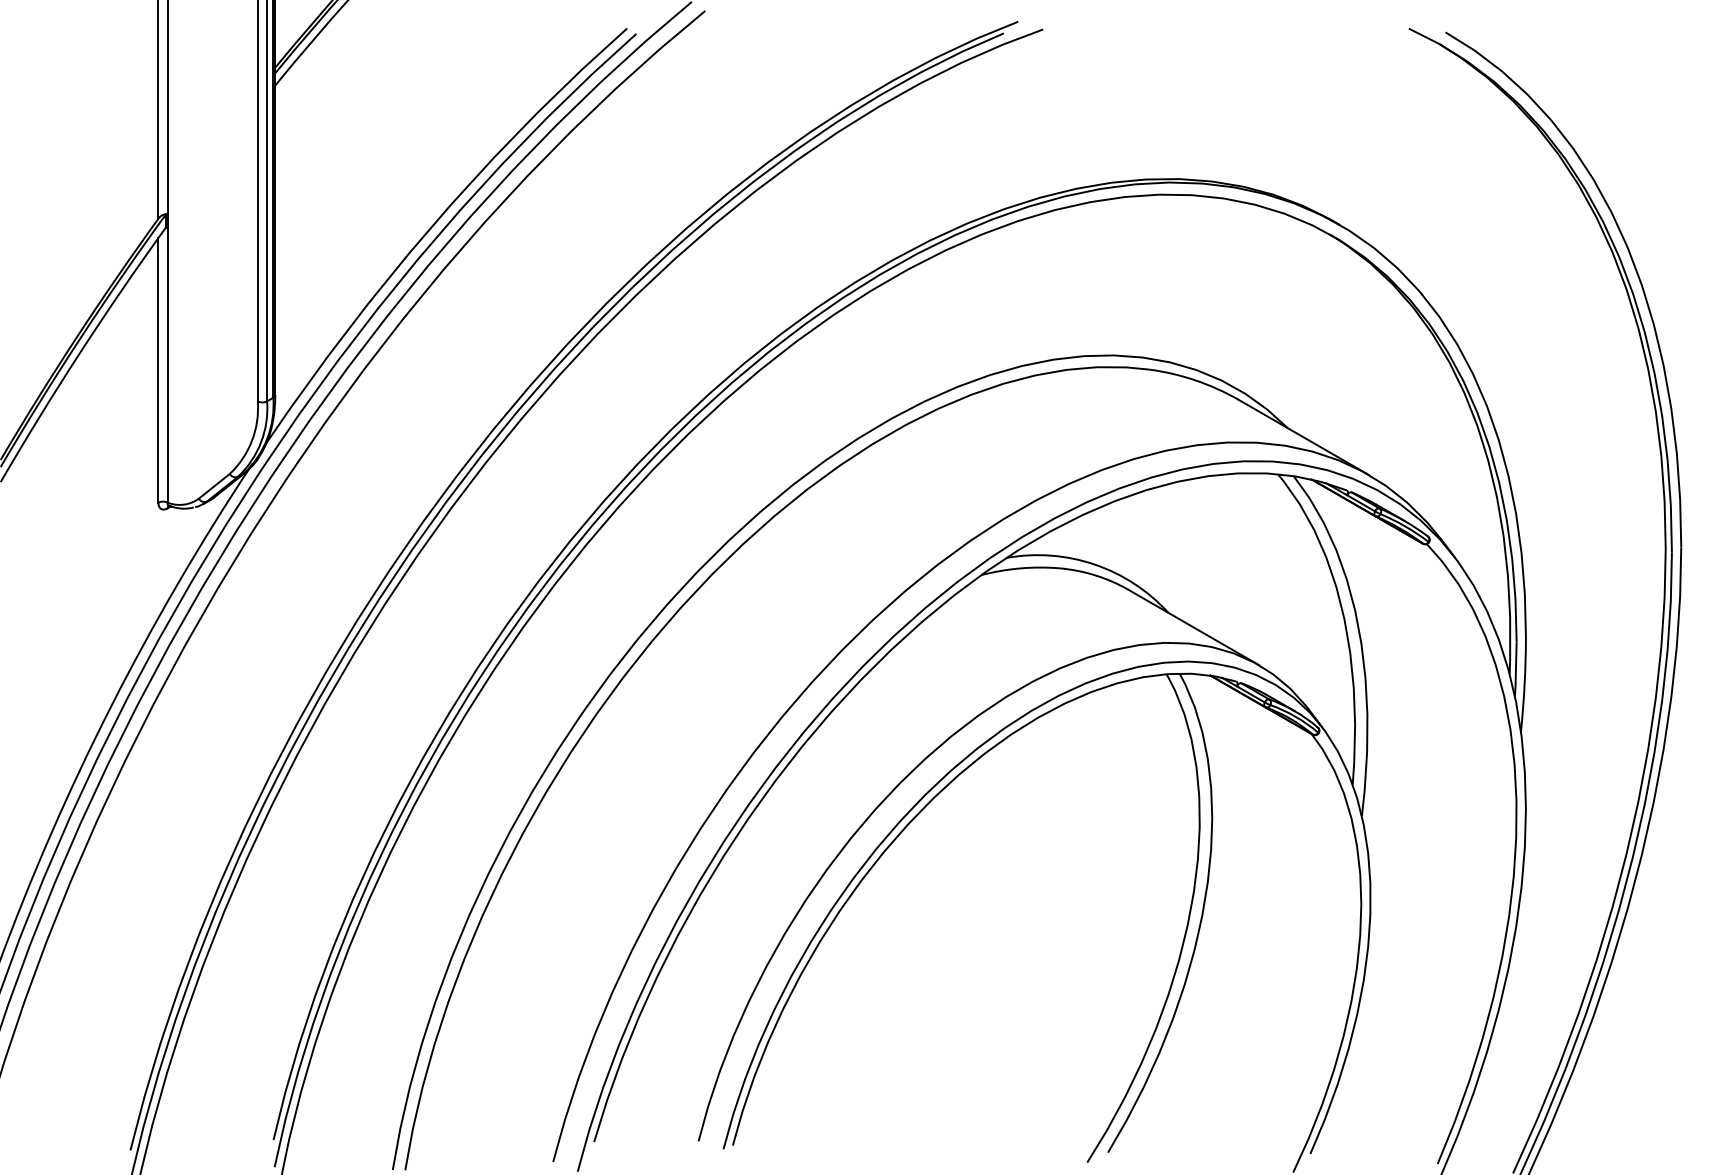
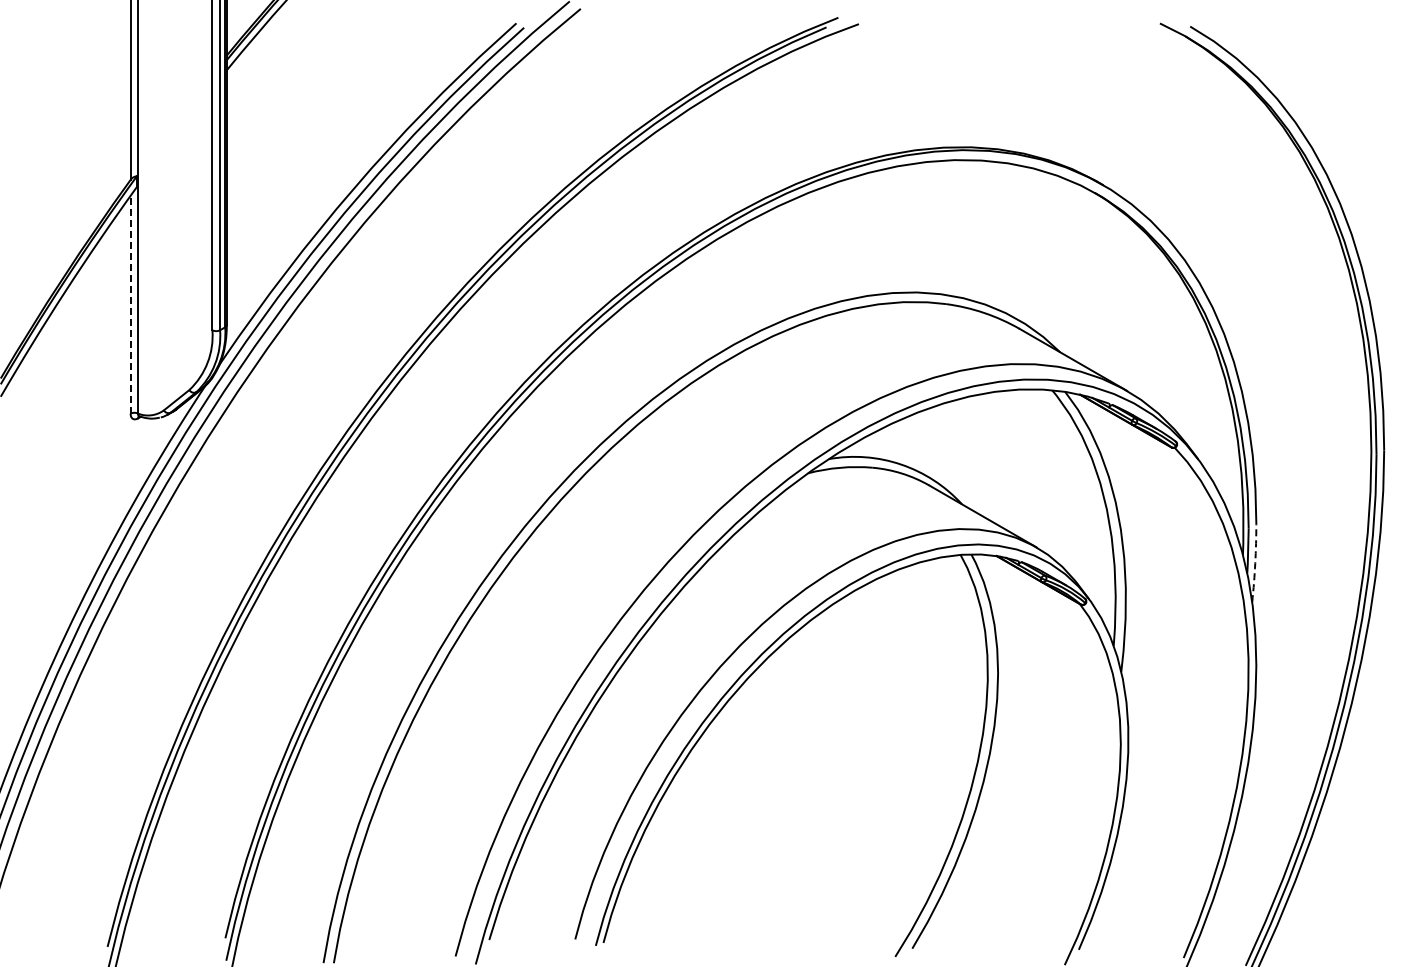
line: (158, 370) -> (130, 304), solid -> dashed
arc: (1524, 684) -> (1255, 563), solid -> dashed

